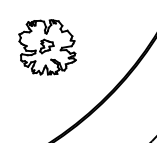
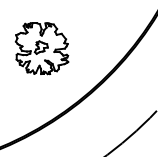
part: (46, 47) -> (41, 48), moved

